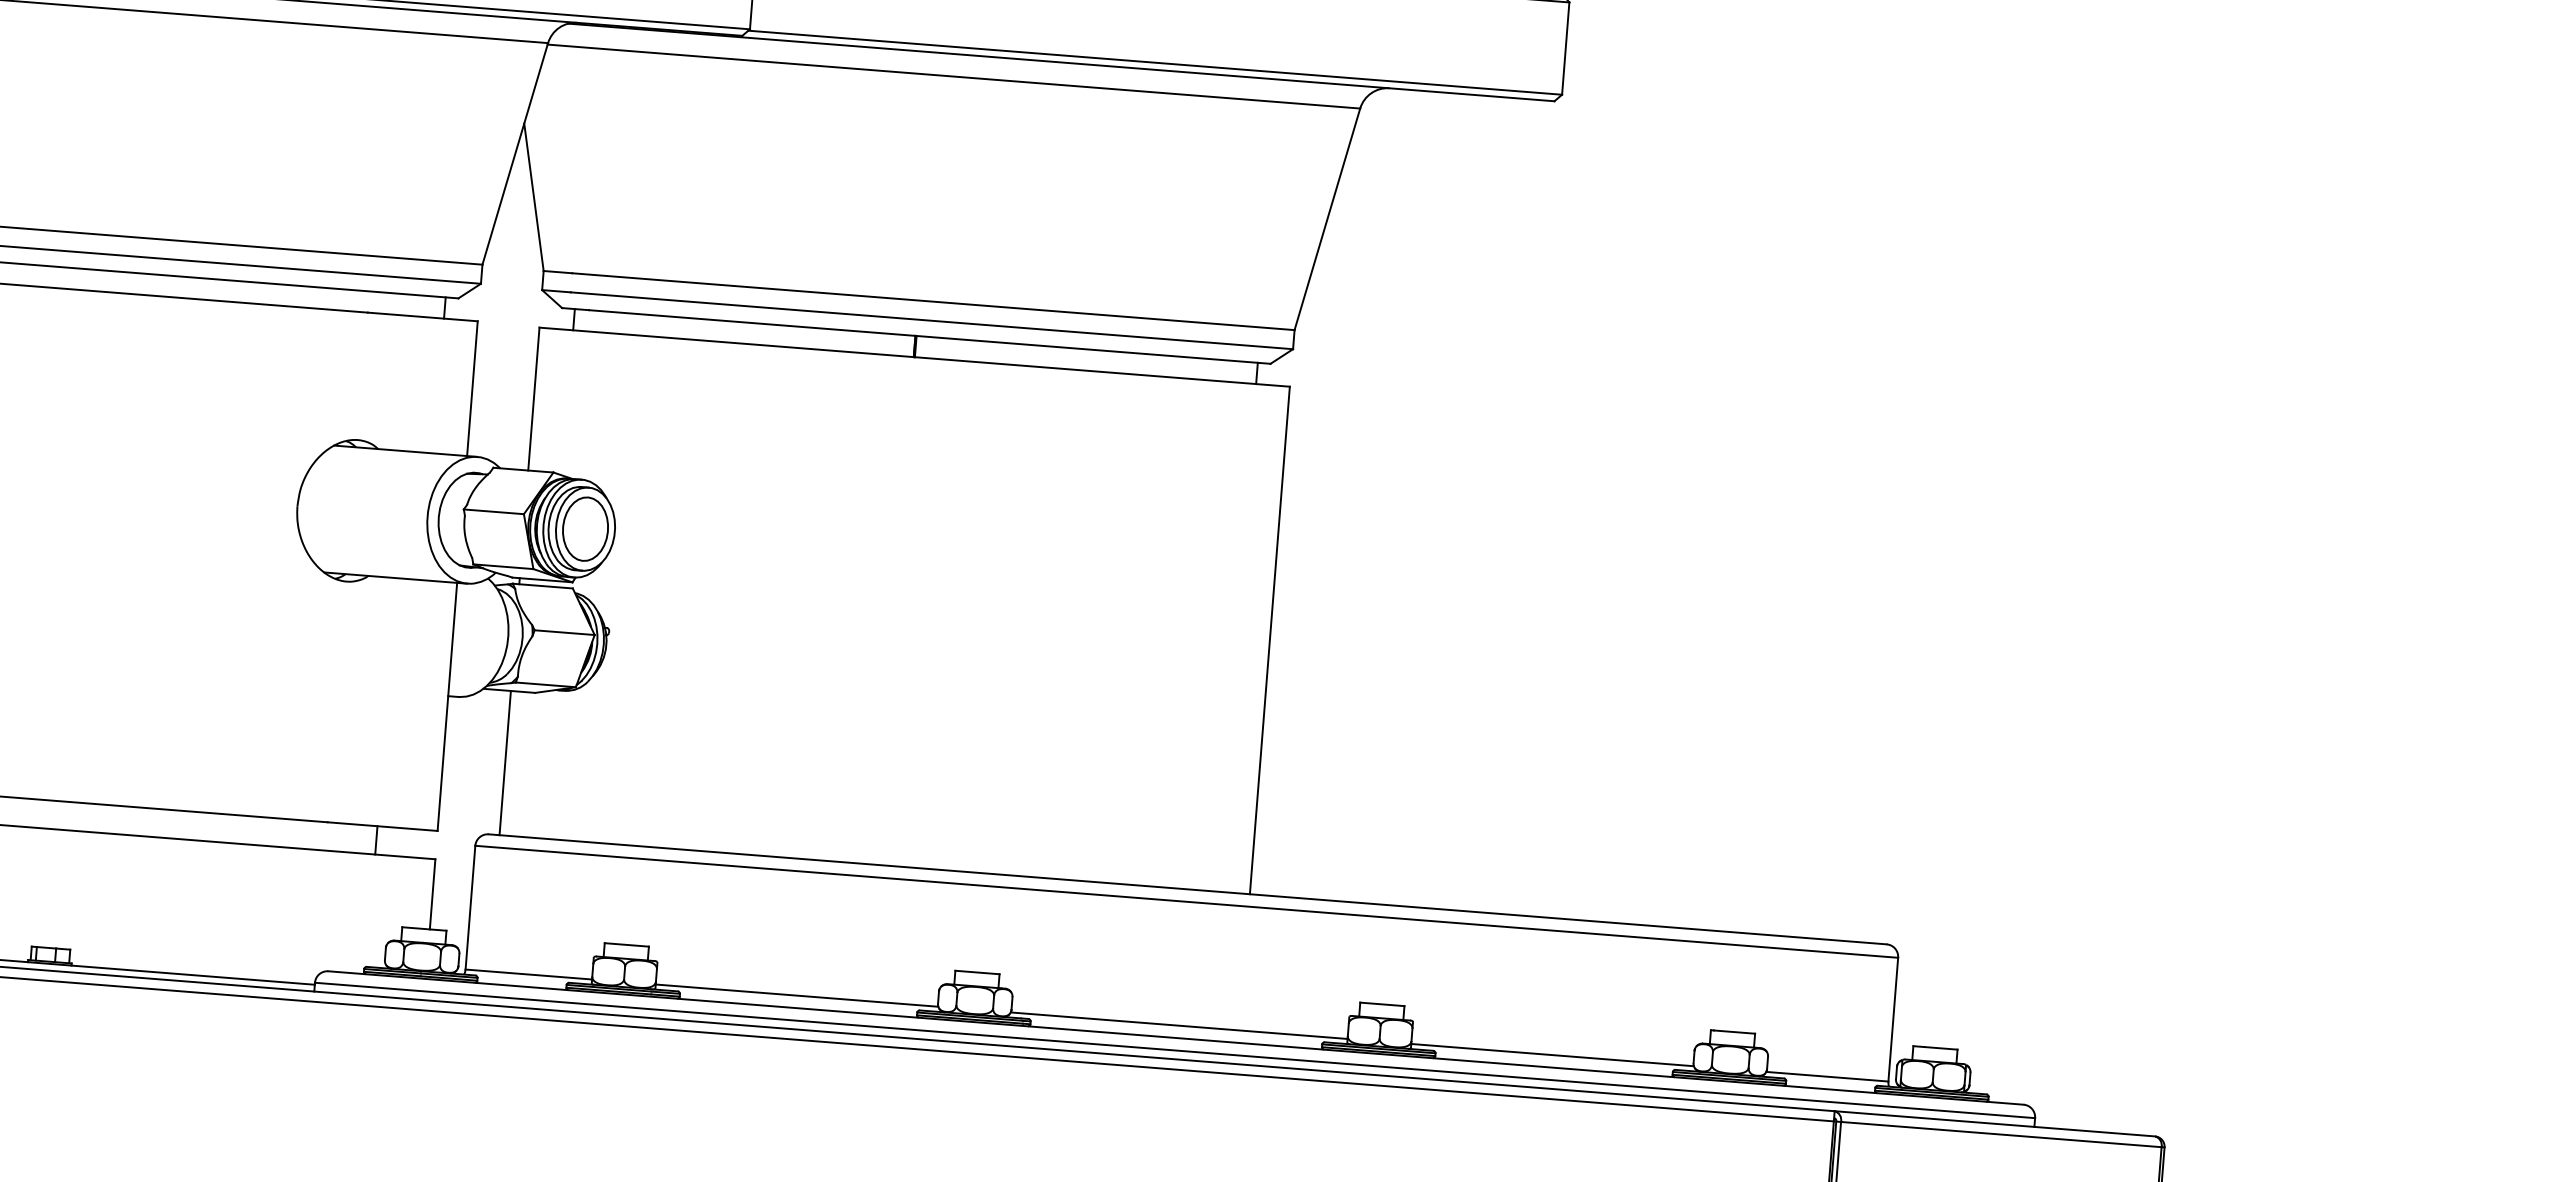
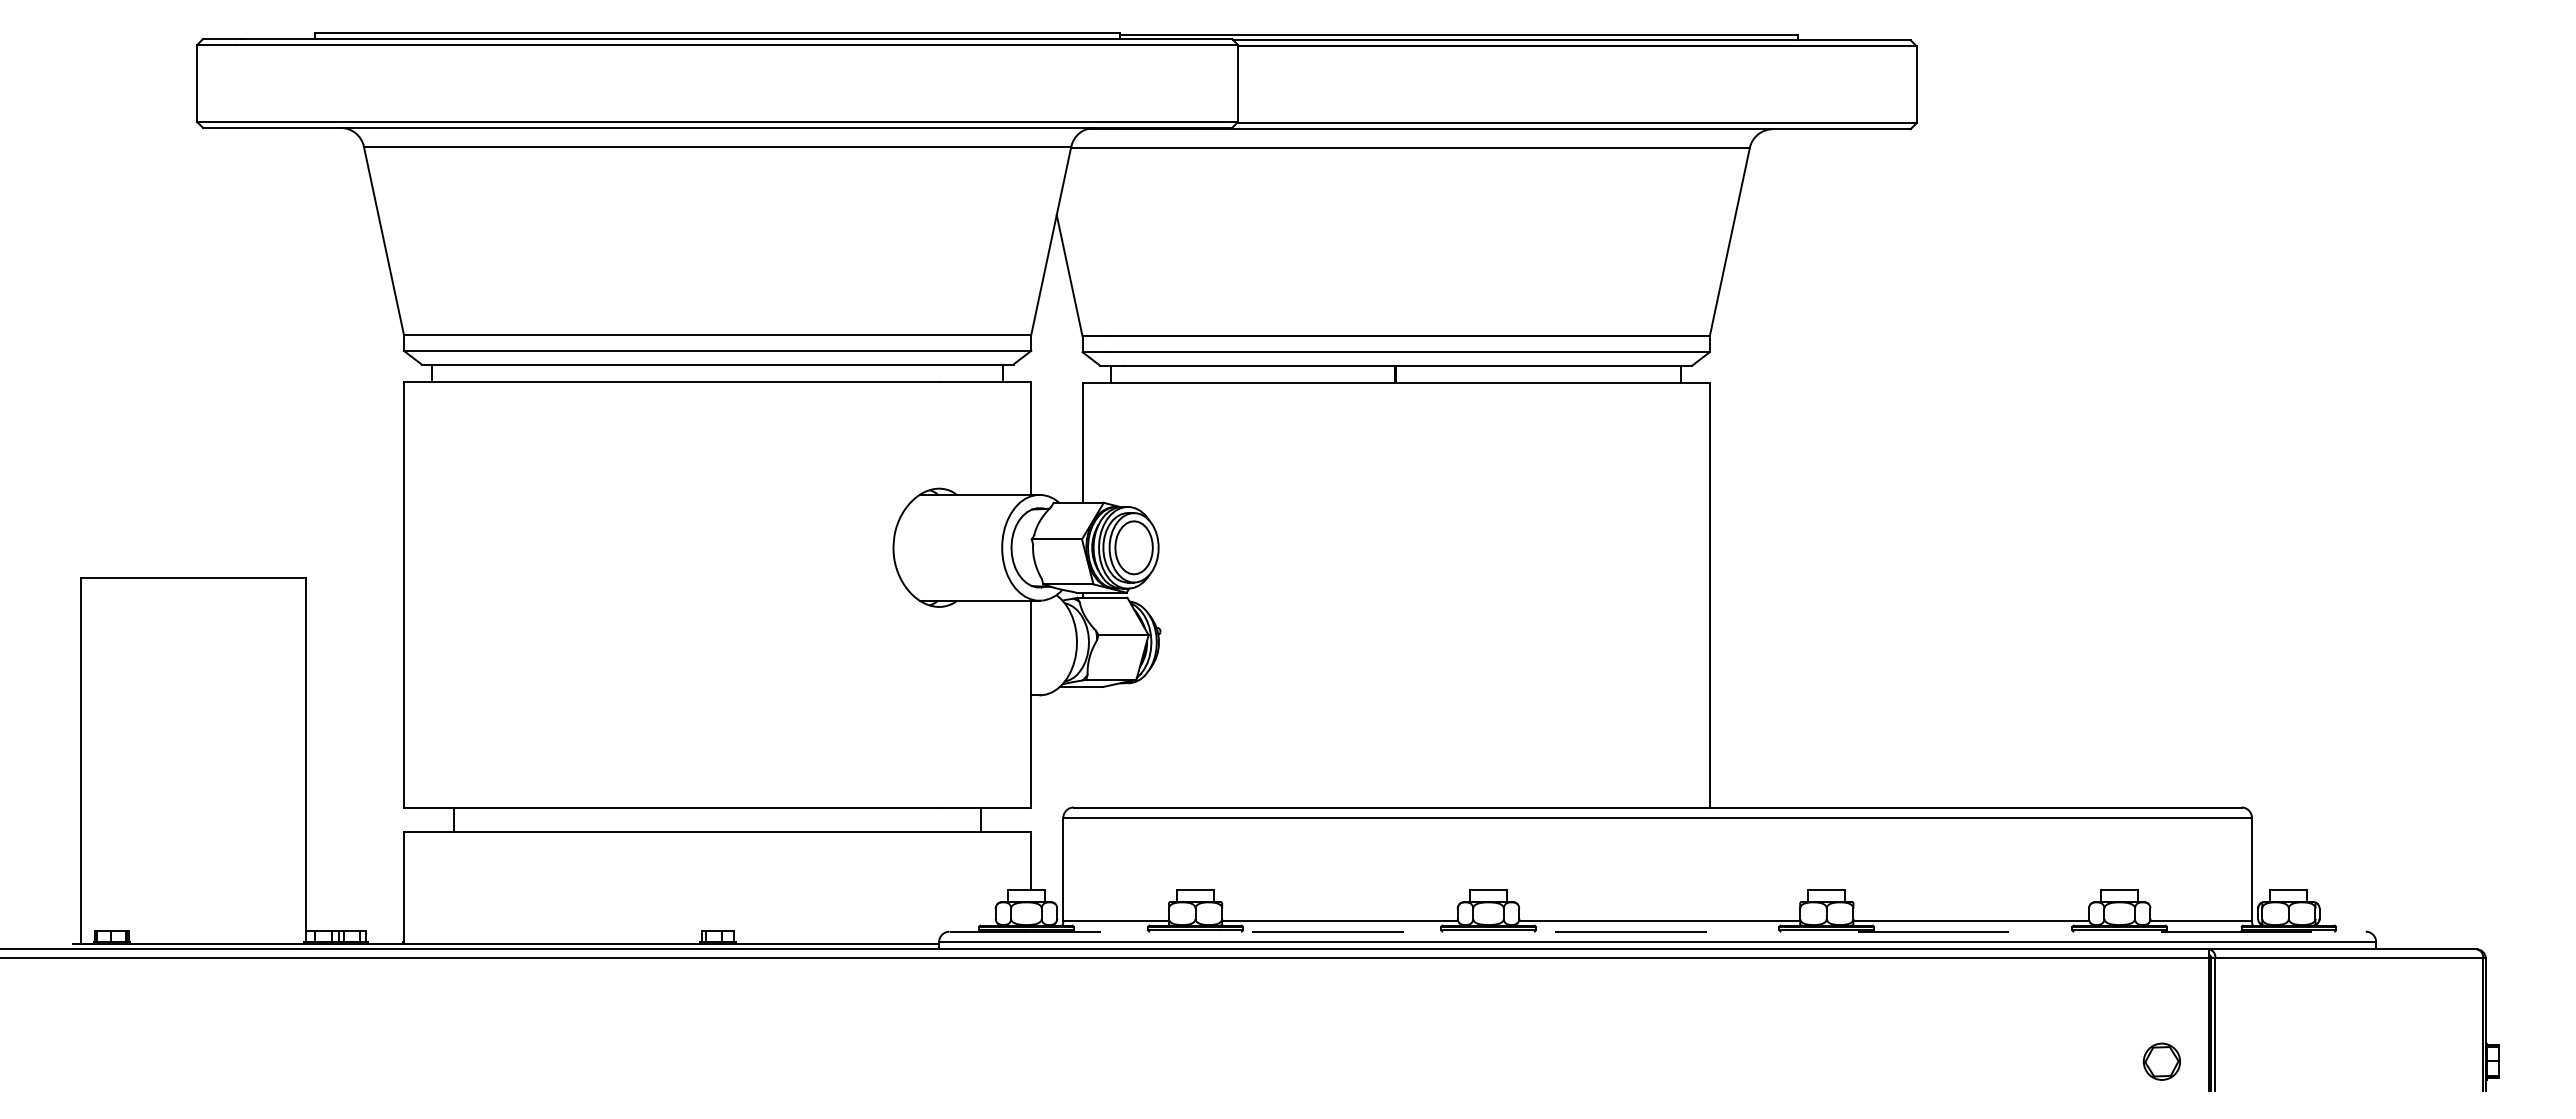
line: (504, 763) -> (1082, 747), removed
line: (1177, 1037) -> (1658, 931), solid -> dashed

